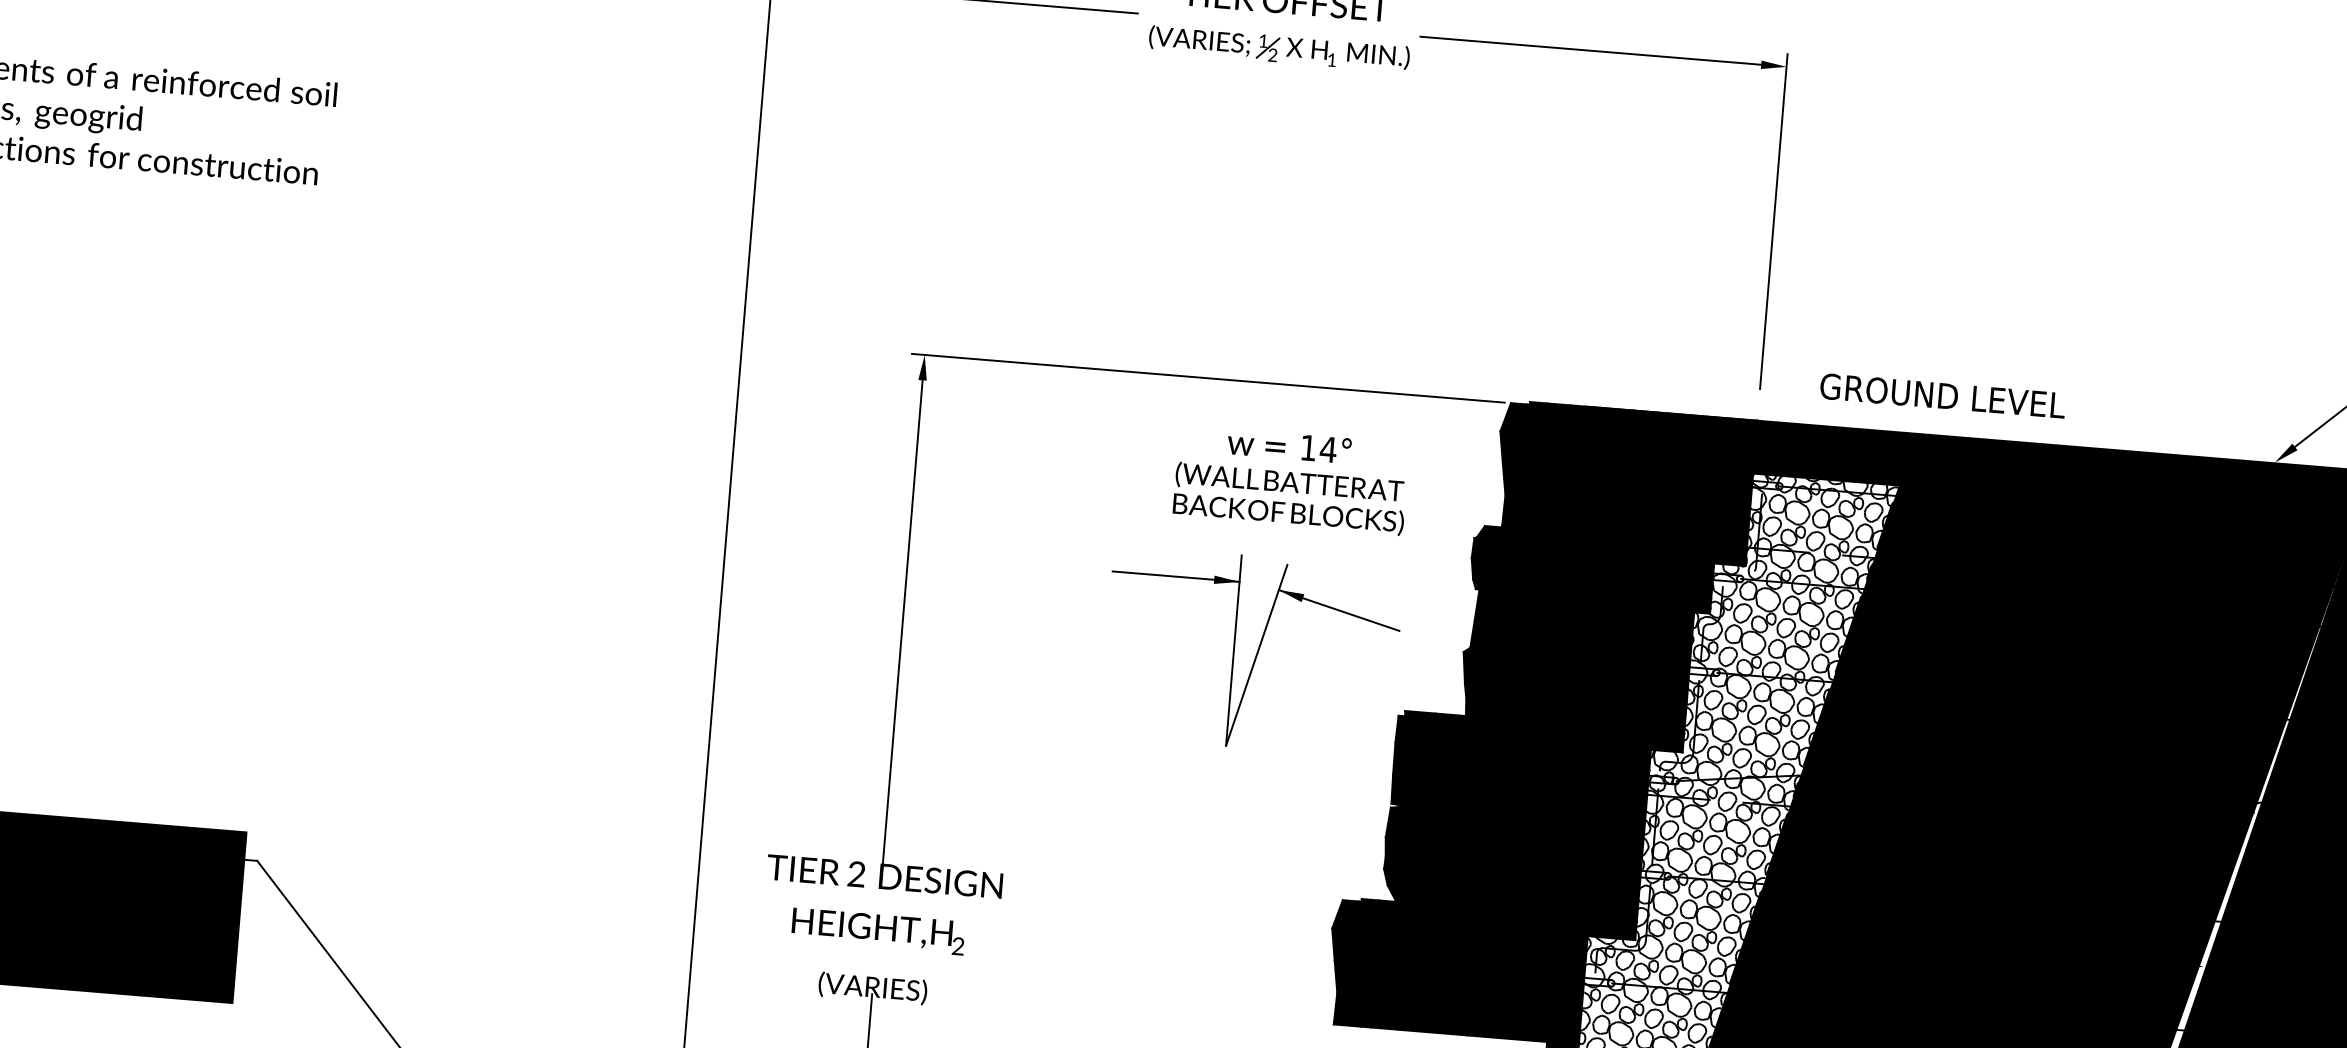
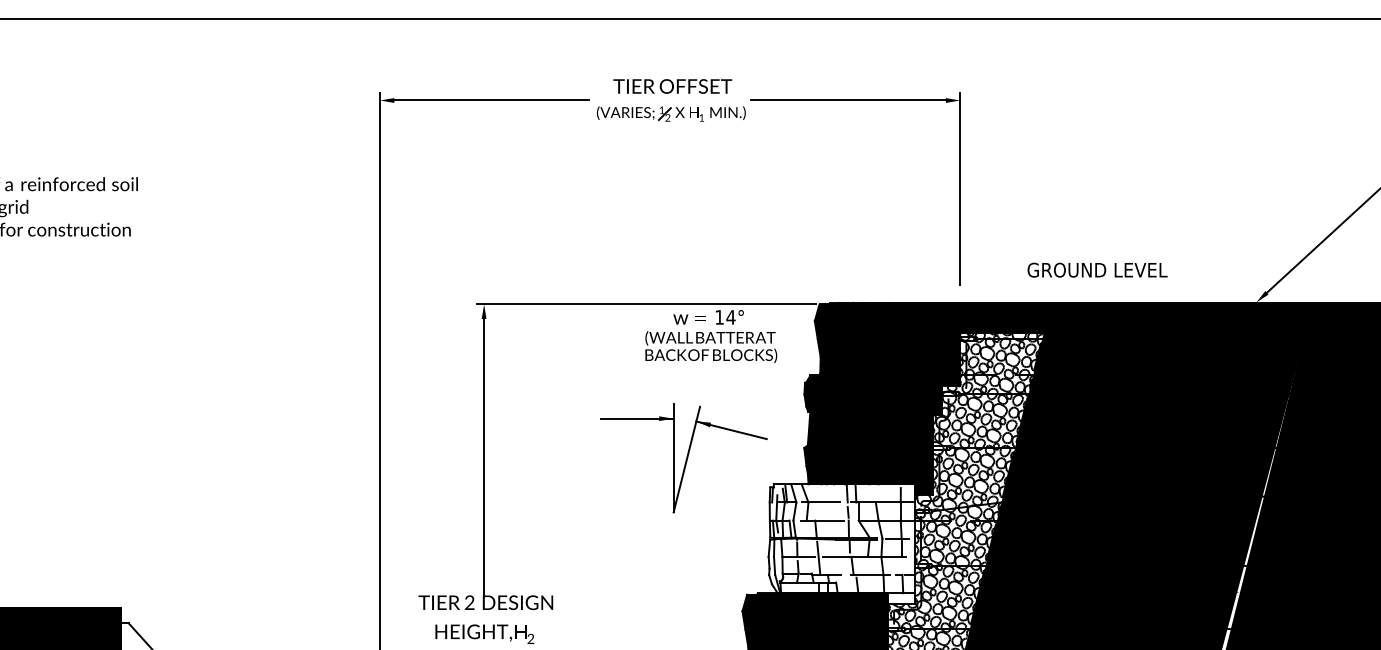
text: (1942, 394) -> (1097, 269), moved
text: (1291, 480) -> (711, 336), moved
fill: (1515, 824) -> (841, 543), removed

